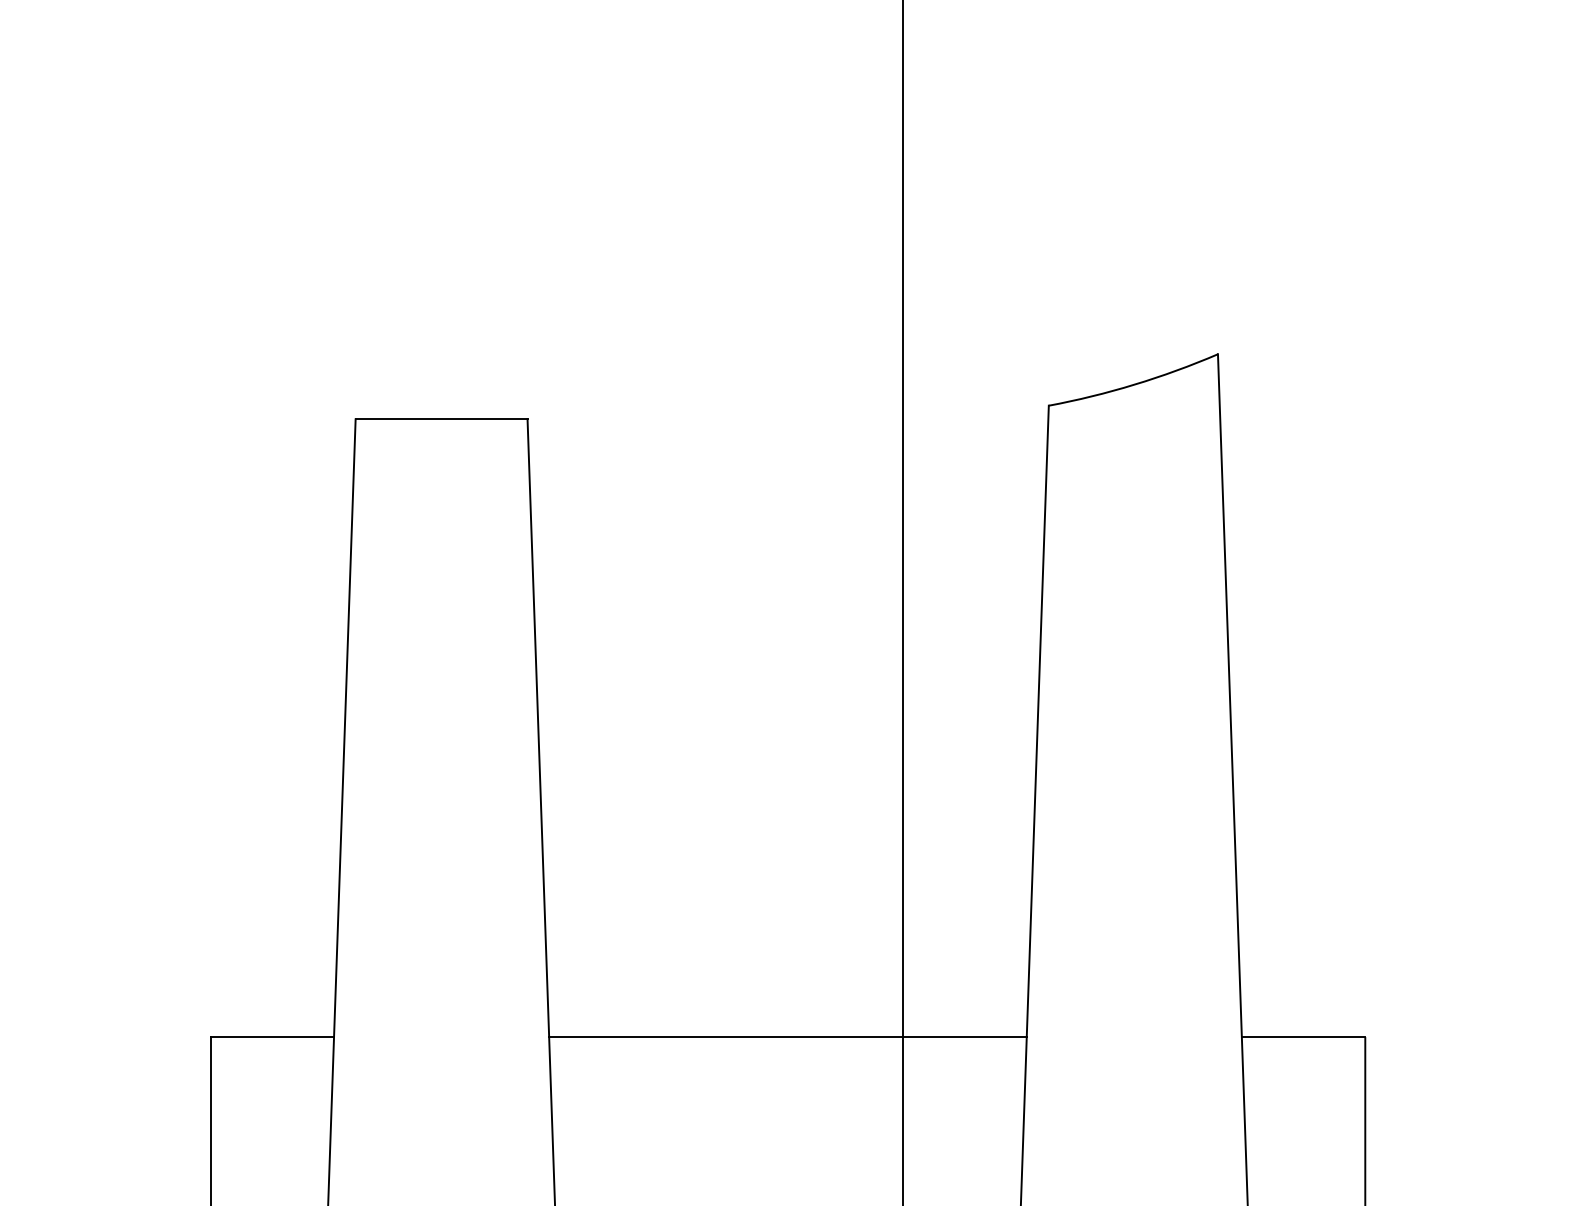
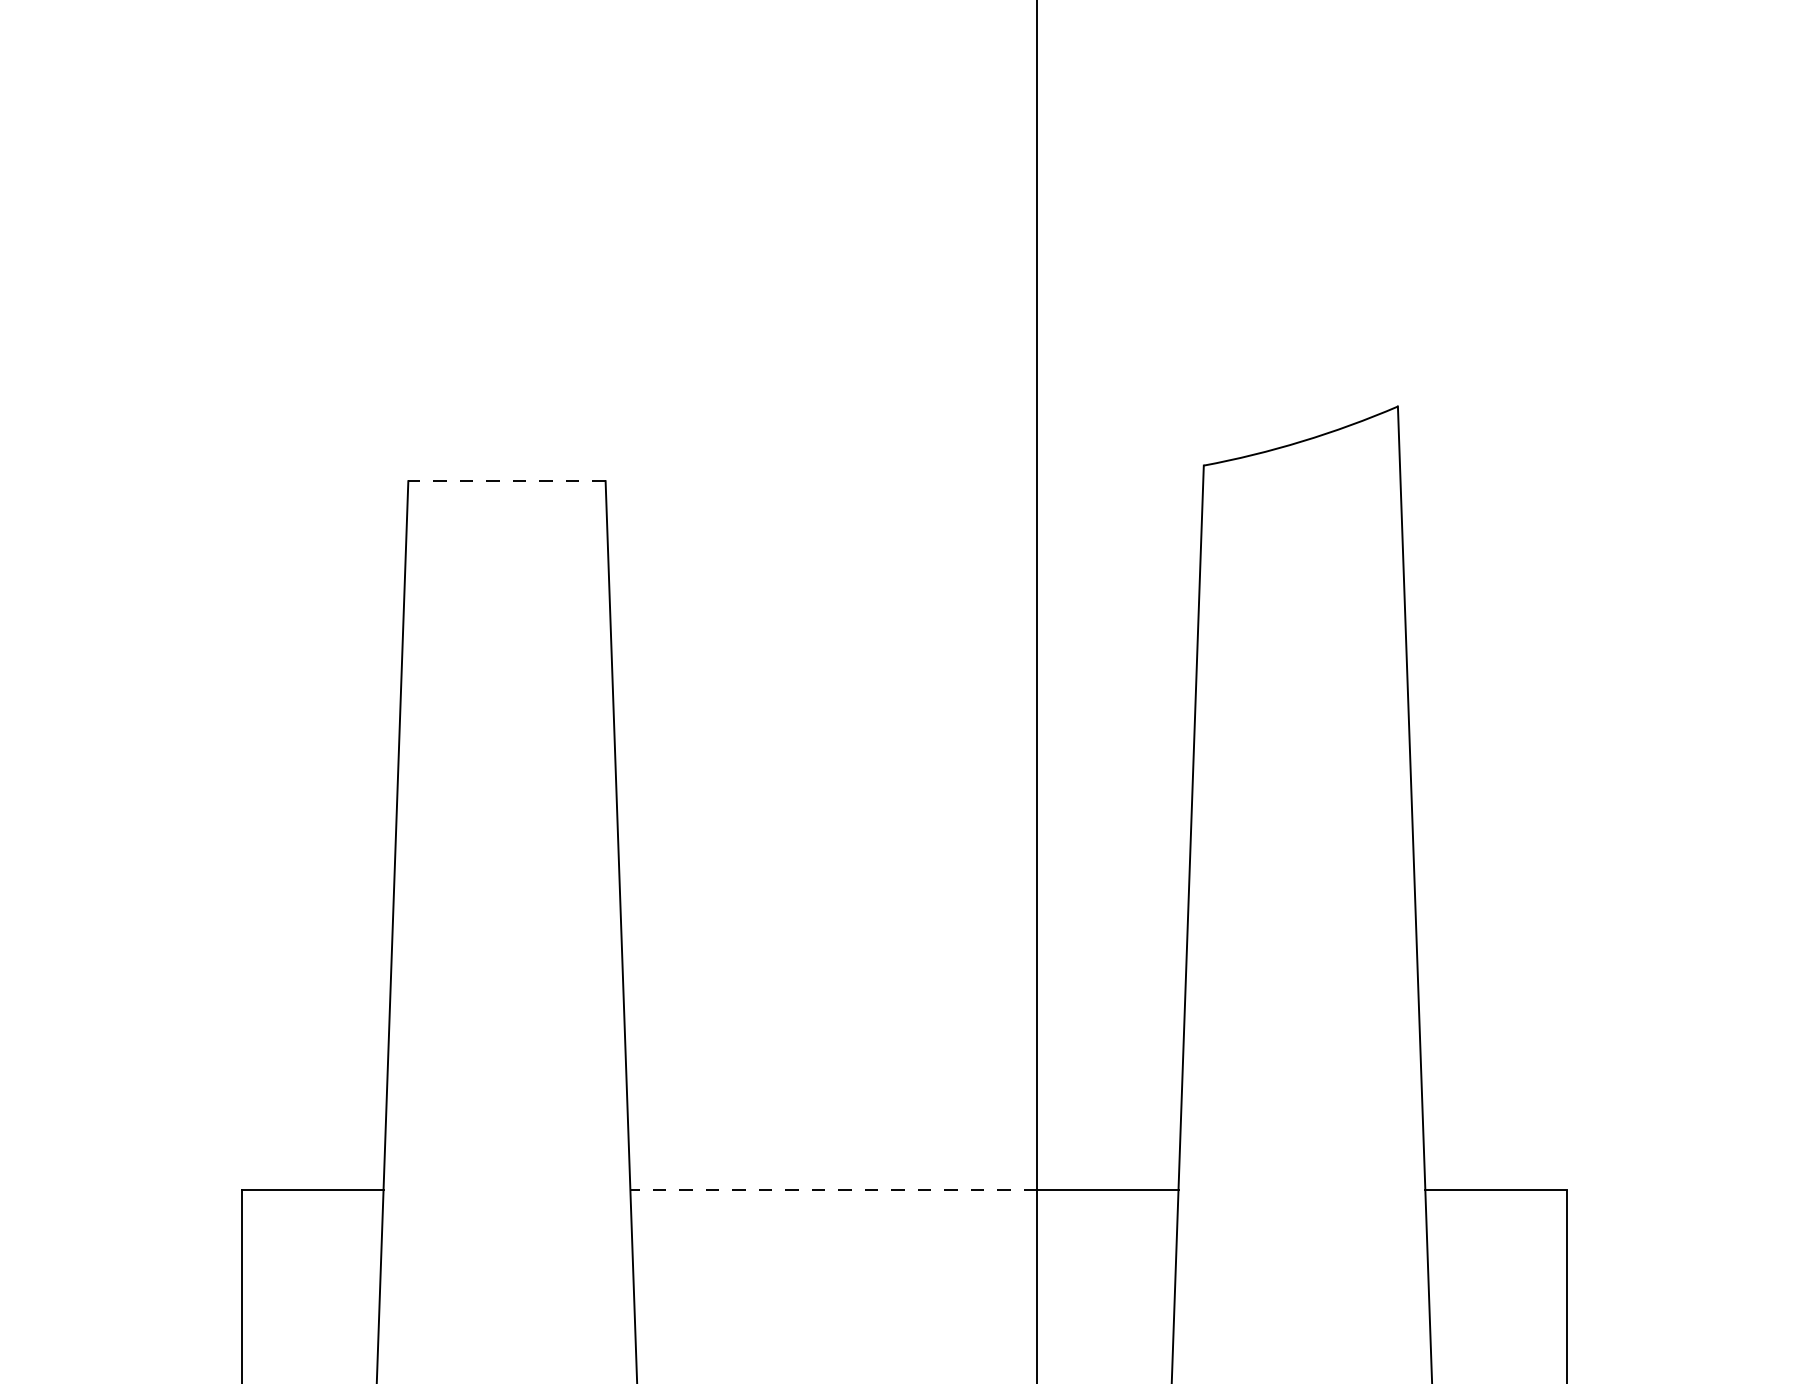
line: (441, 419) -> (506, 481), solid -> dashed
line: (726, 1037) -> (833, 1190), solid -> dashed

